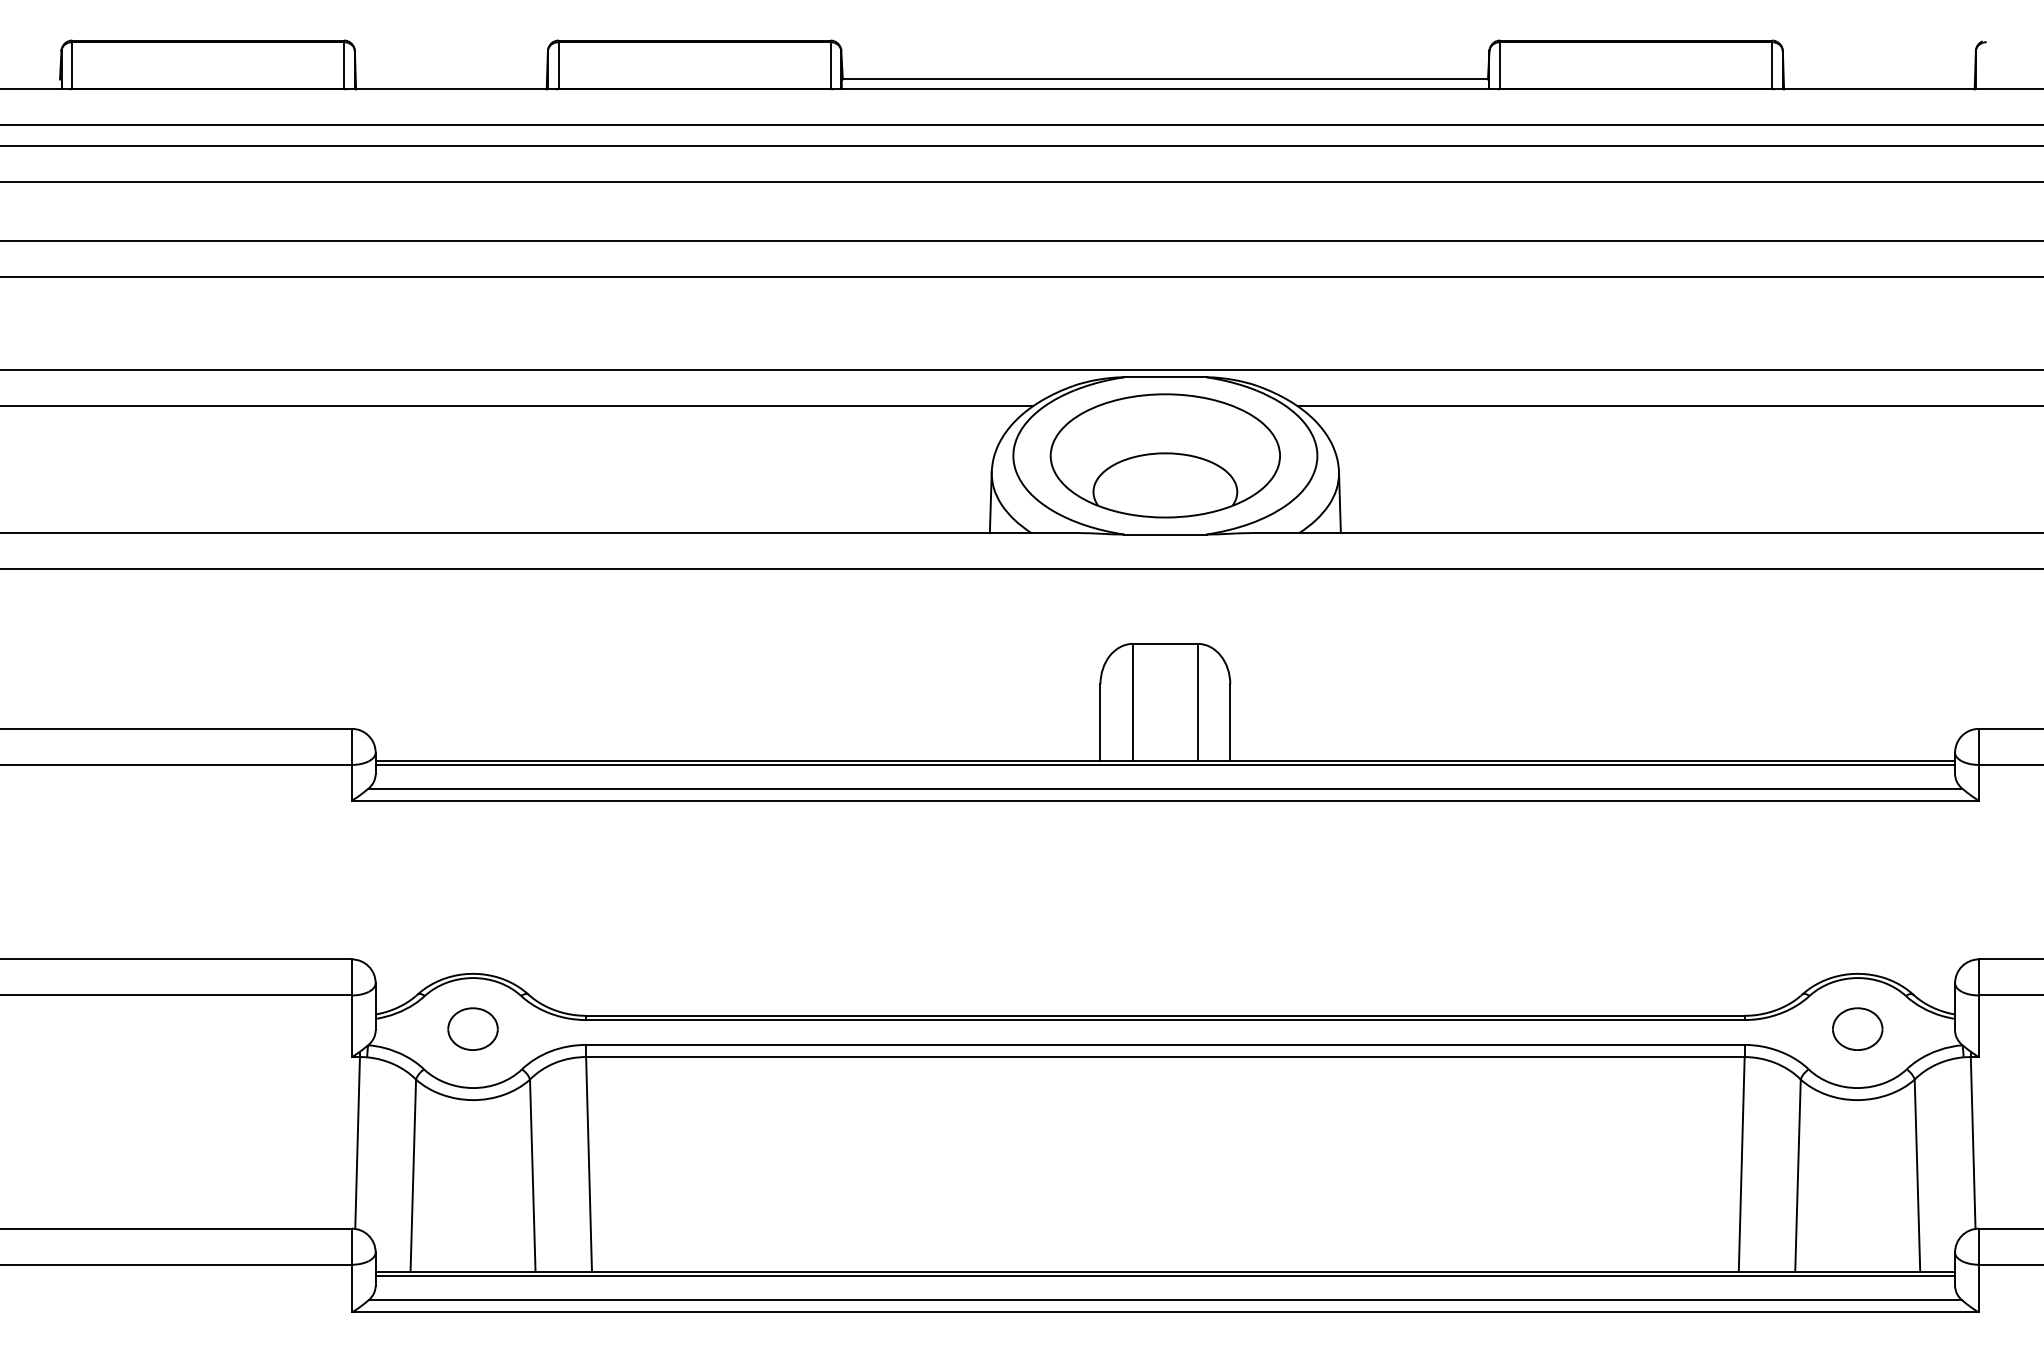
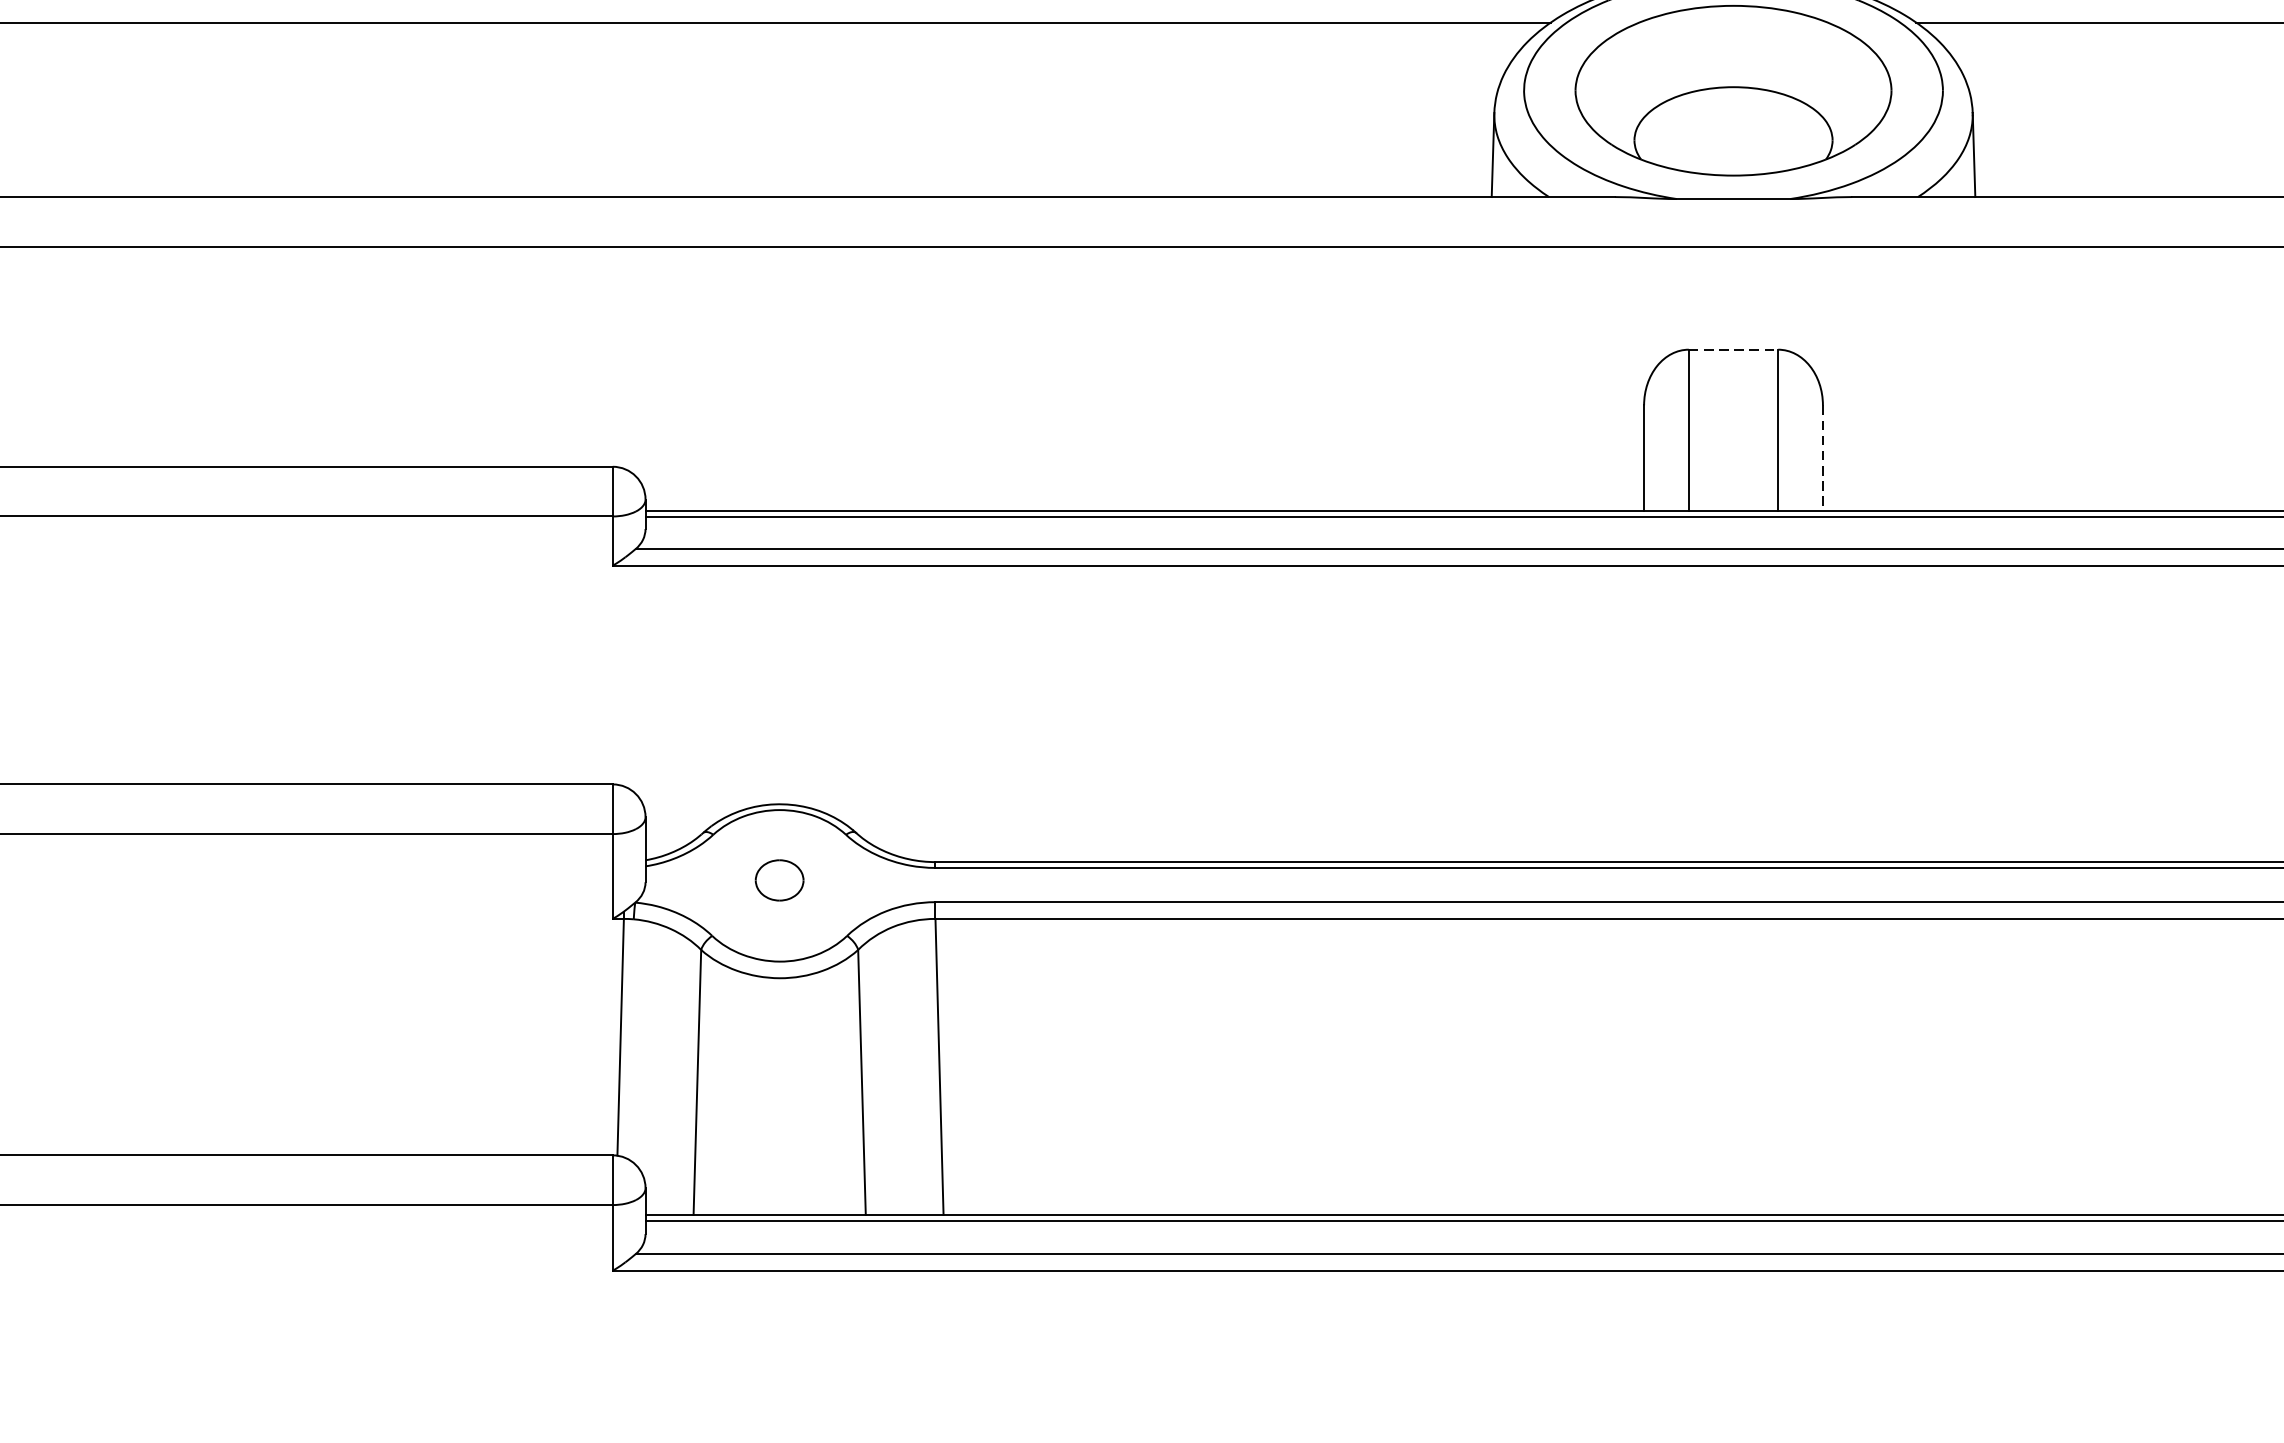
line: (1165, 643) -> (1733, 349), solid -> dashed
line: (1230, 723) -> (1823, 459), solid -> dashed
part: (472, 1028) -> (778, 879), size x0.7

